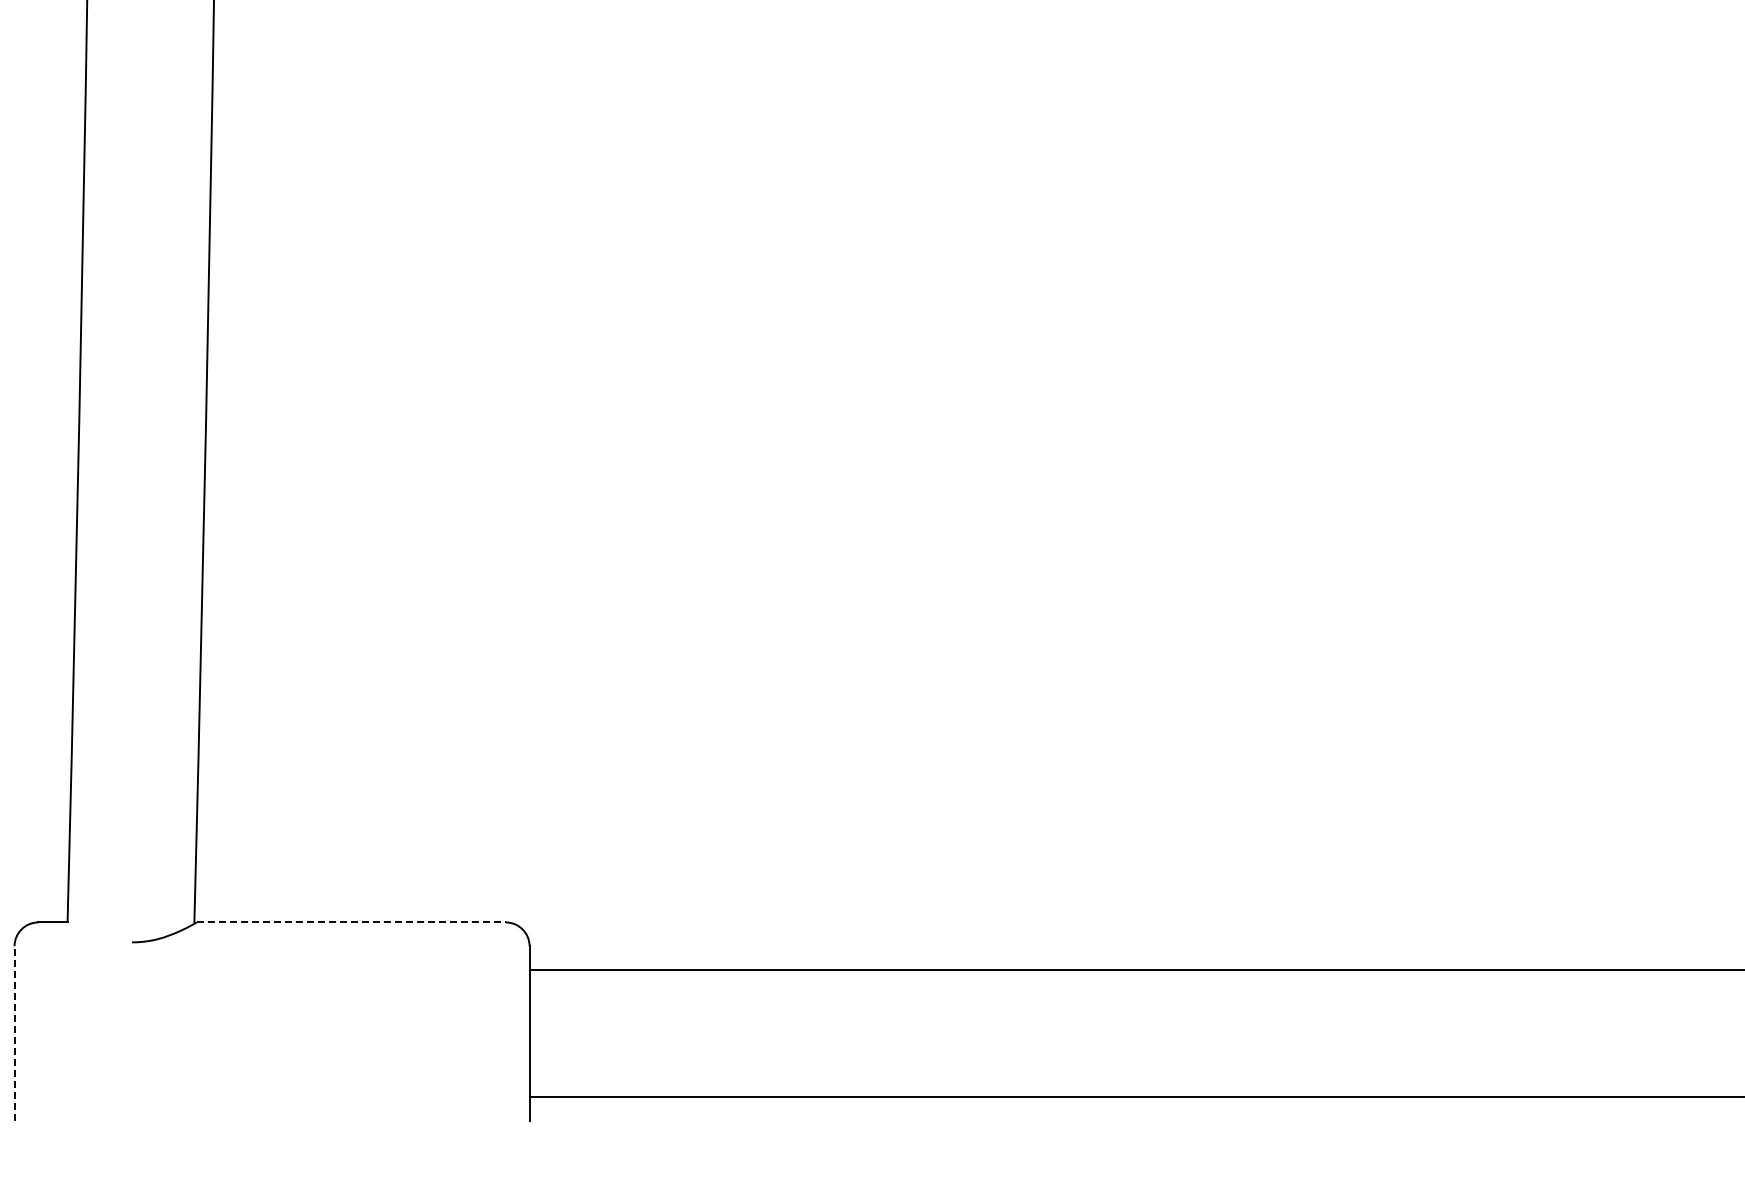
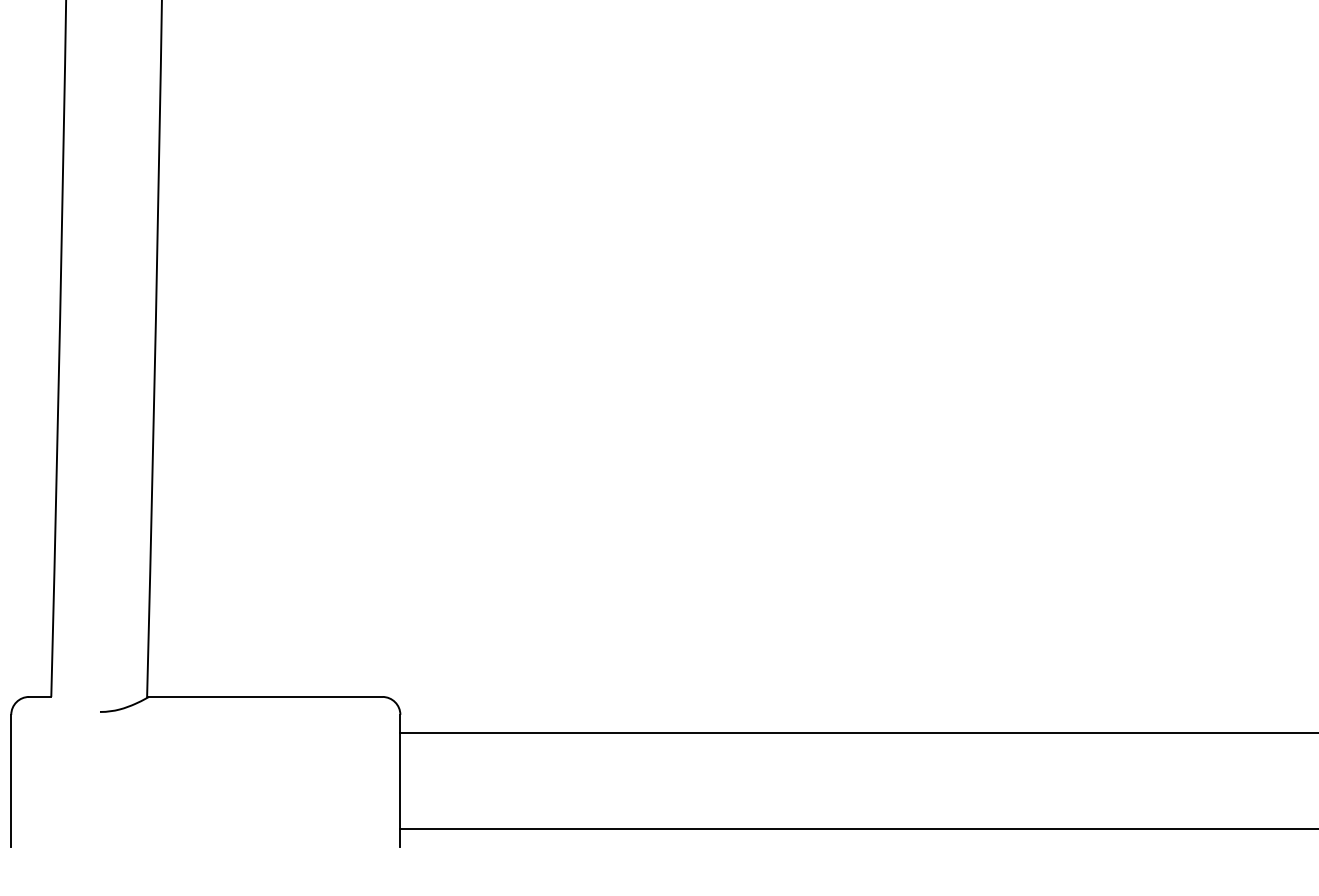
line: (351, 922) -> (265, 696), dashed -> solid
line: (14, 1032) -> (11, 780), dashed -> solid

